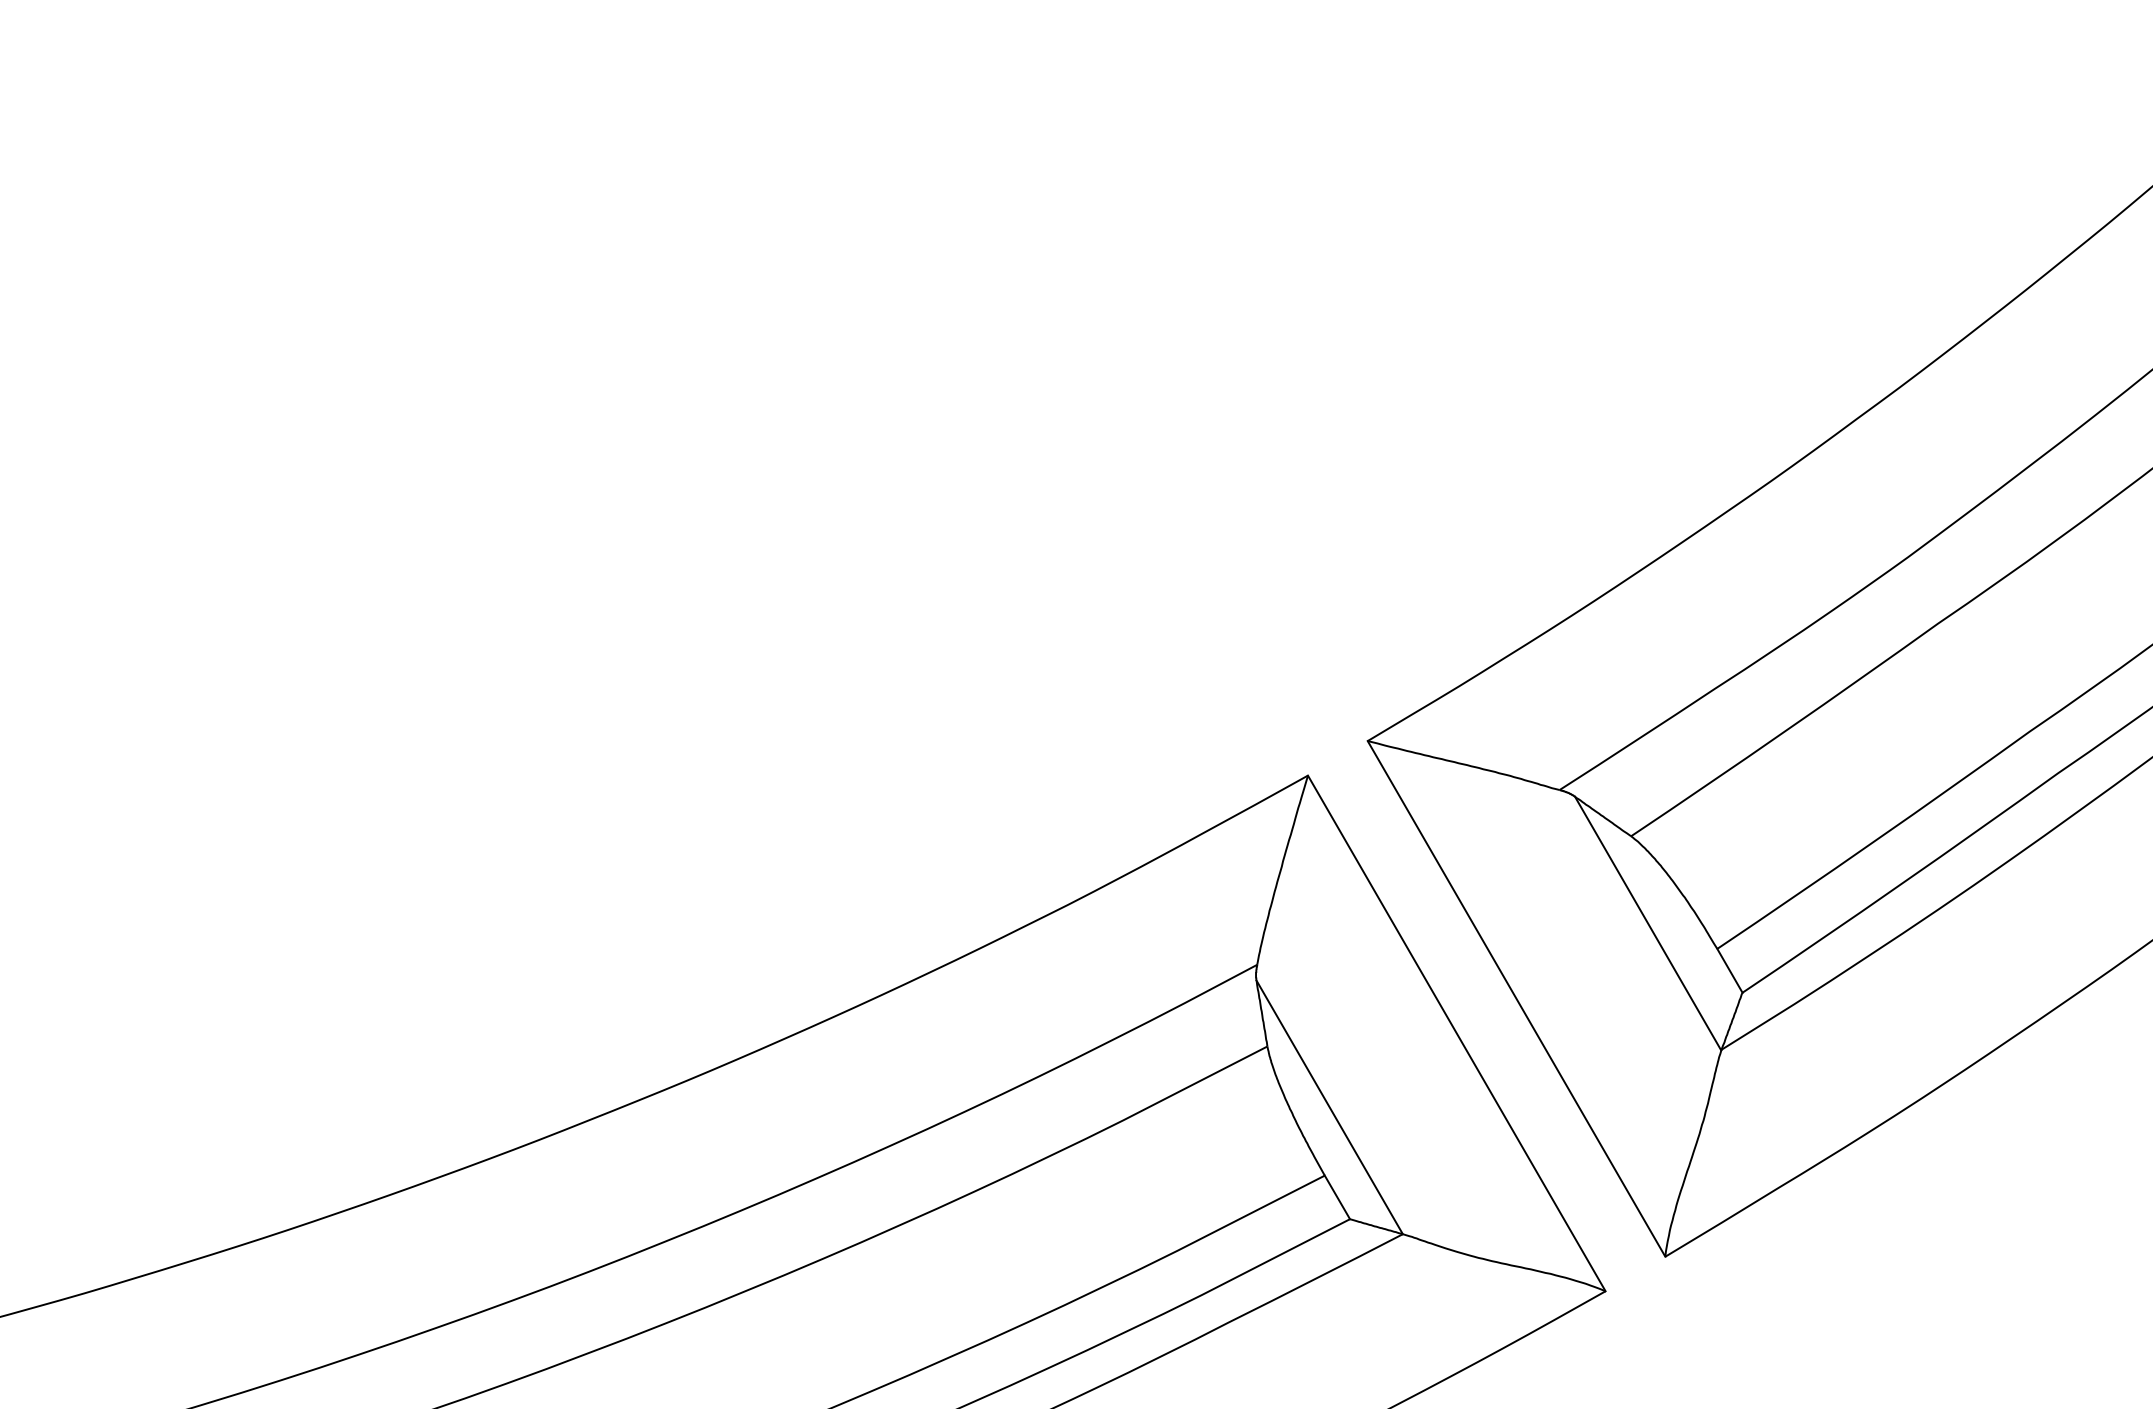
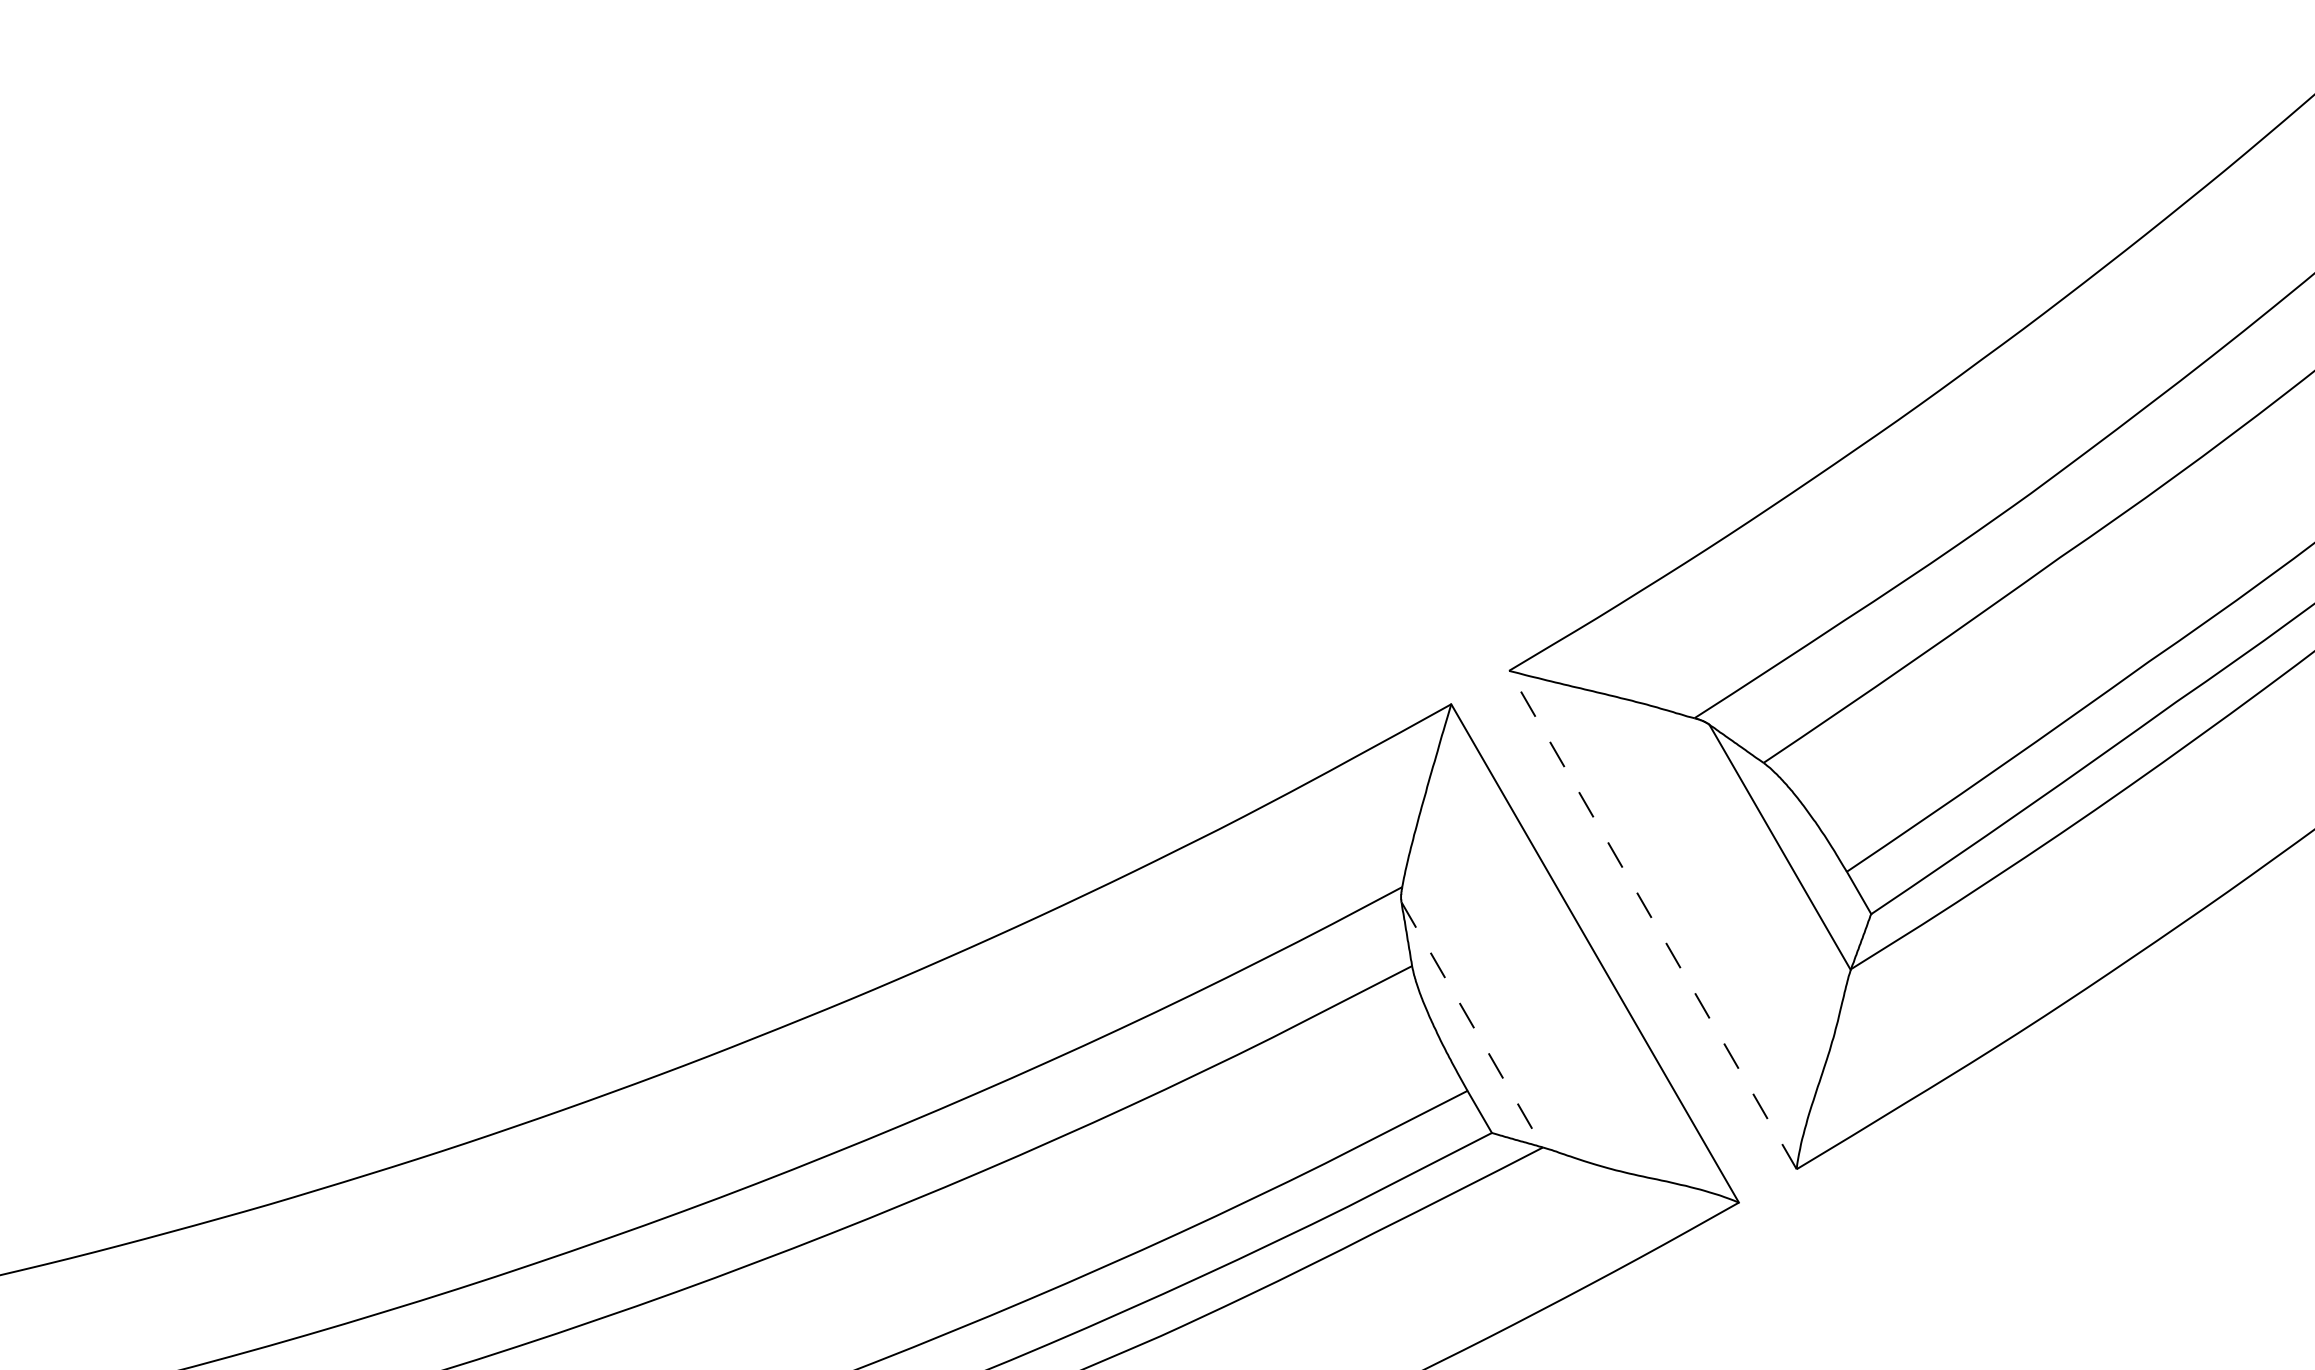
line: (1516, 999) -> (1652, 920), solid -> dashed
line: (1329, 1107) -> (1472, 1025), solid -> dashed

